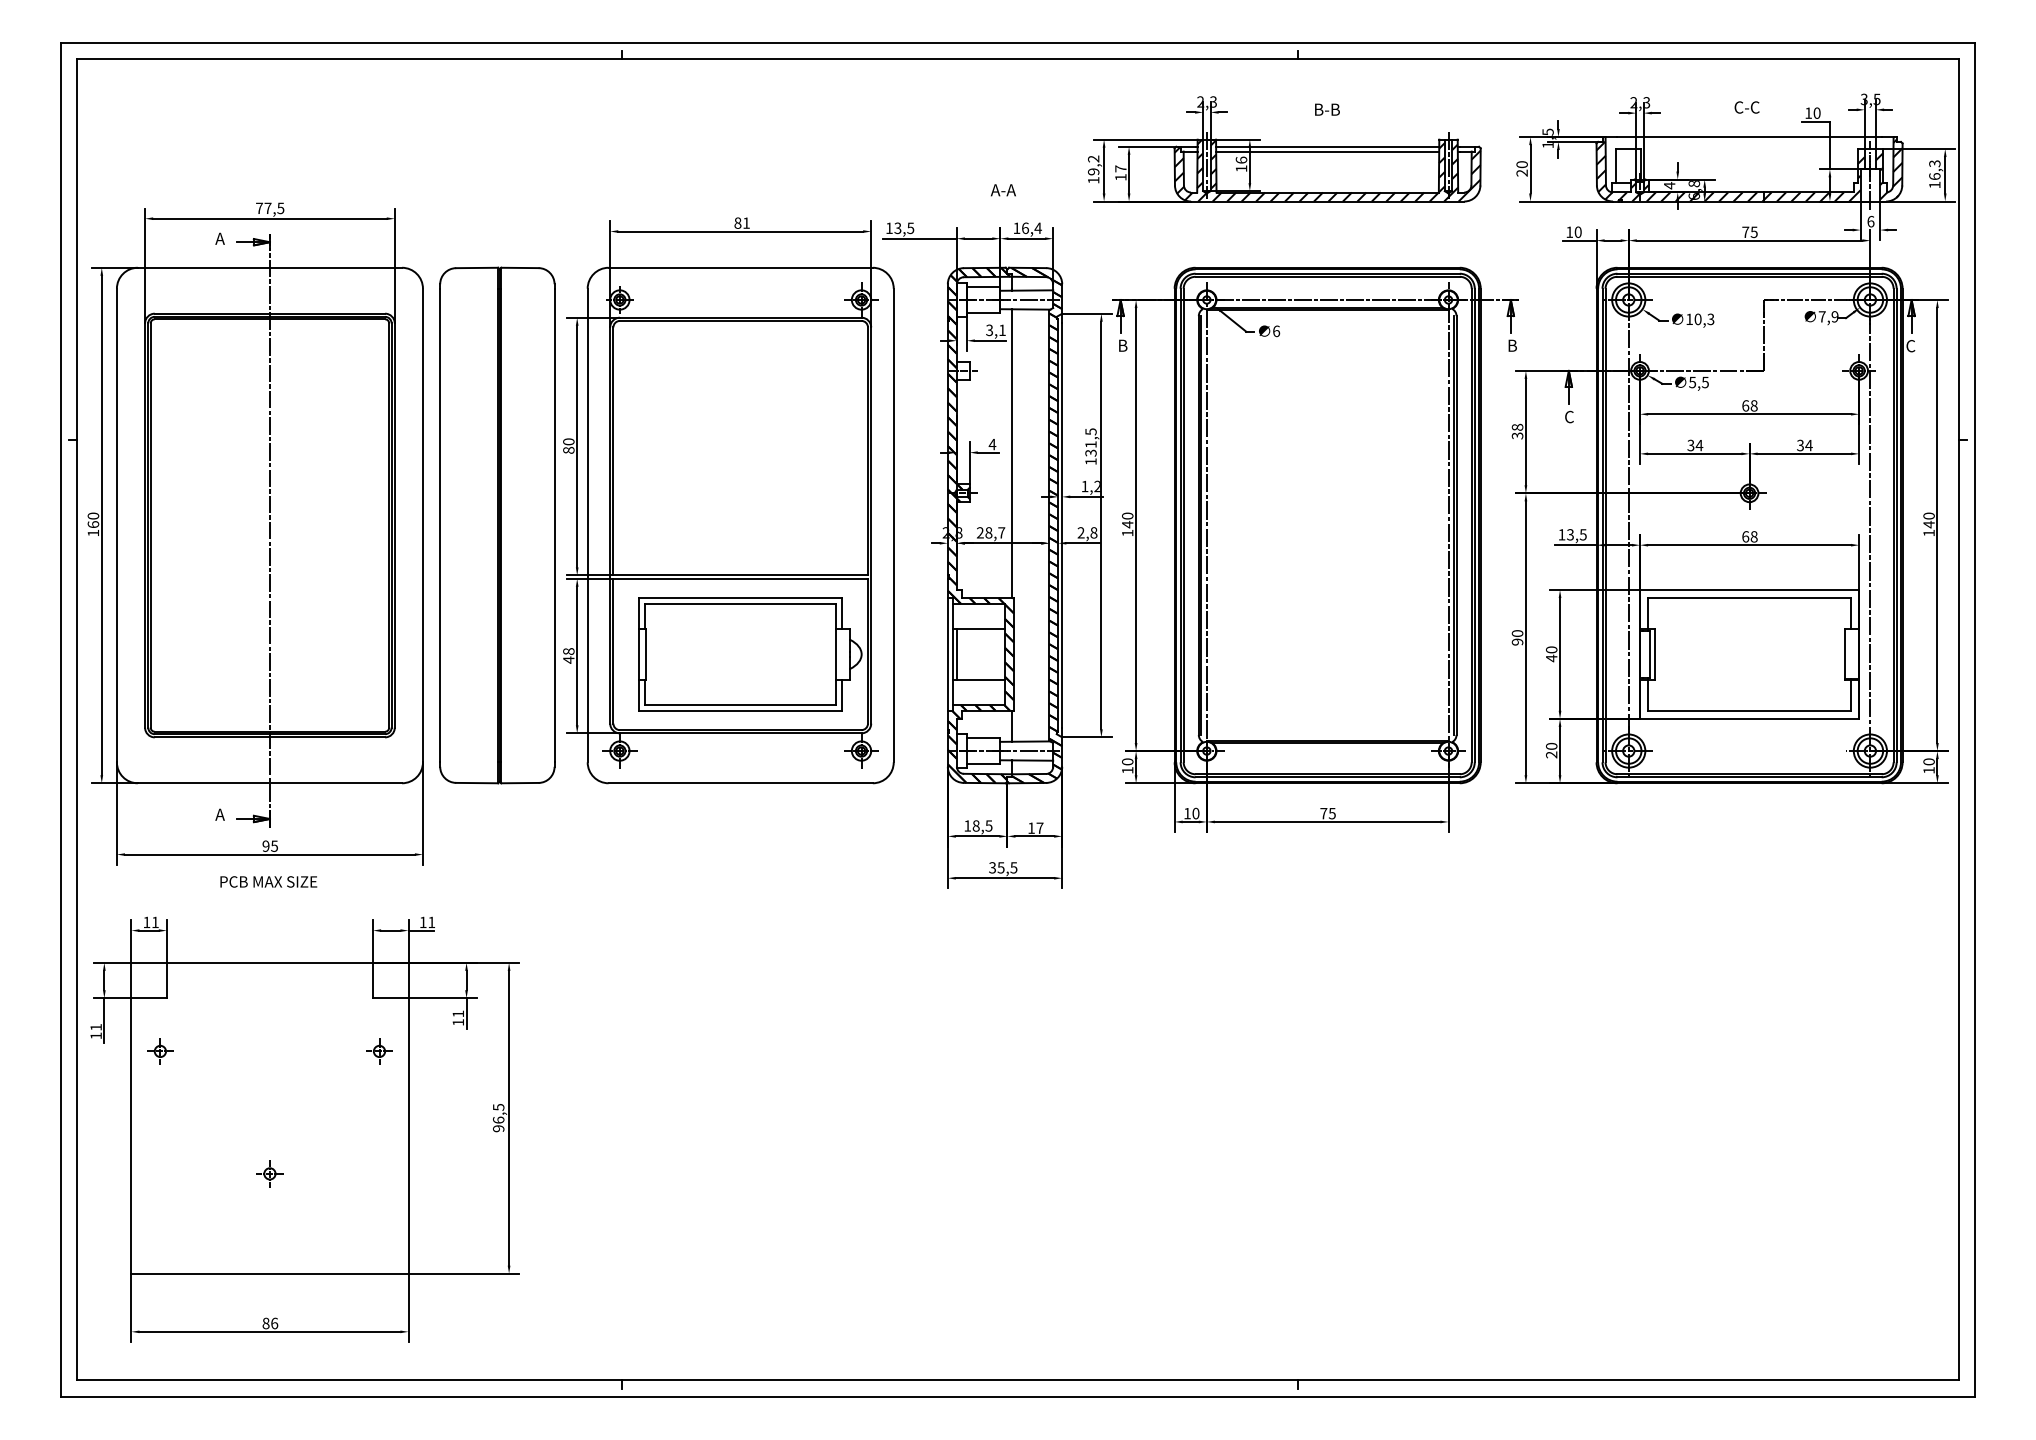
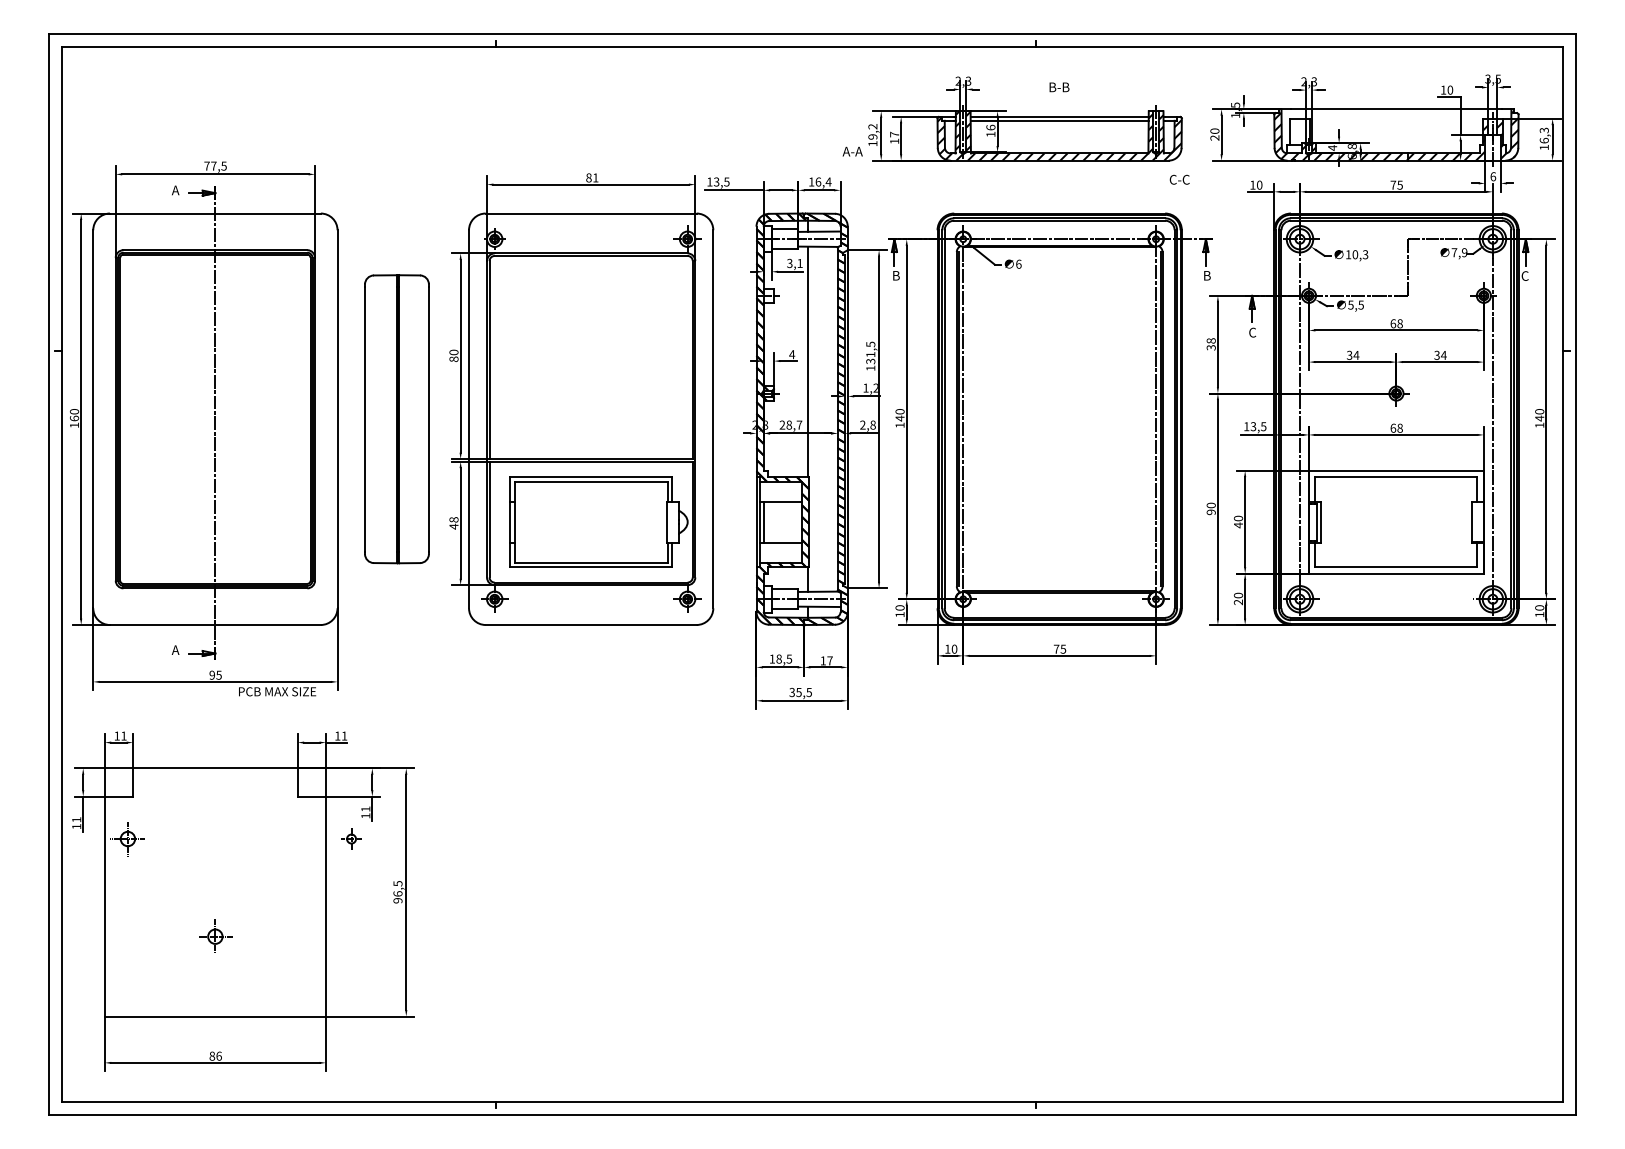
text: (1746, 107) -> (1179, 179), moved
text: (1003, 190) -> (852, 151), moved
part: (497, 525) -> (397, 419), size x0.7
text: (268, 881) -> (277, 691), moved
part: (160, 1051) -> (128, 839), size x1.6
part: (379, 1051) -> (351, 839), moved
part: (269, 1173) -> (215, 936), size x1.6

